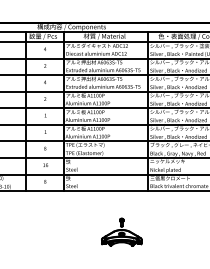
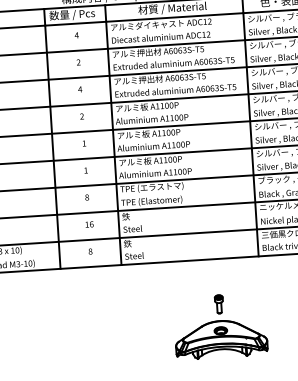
part: (121, 231) -> (220, 324), size x1.4

